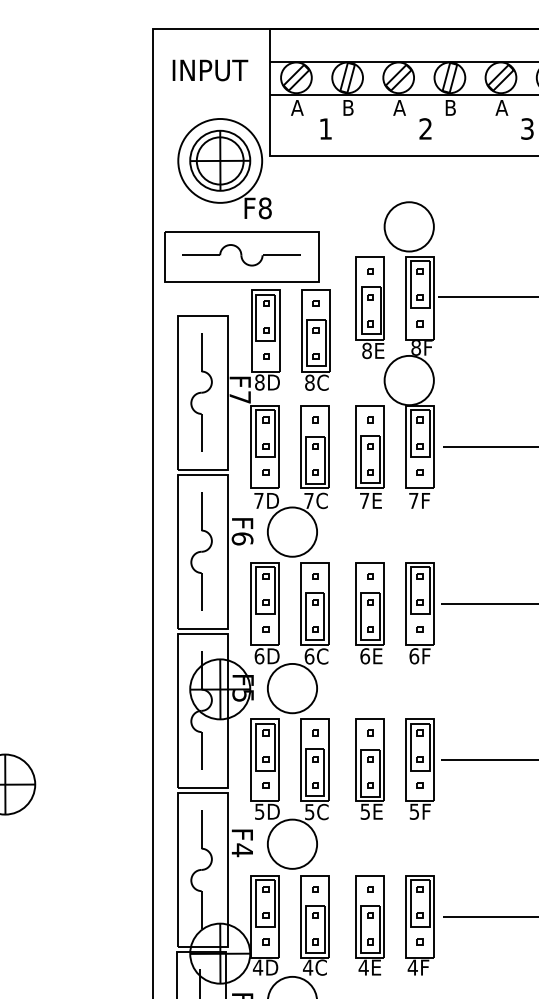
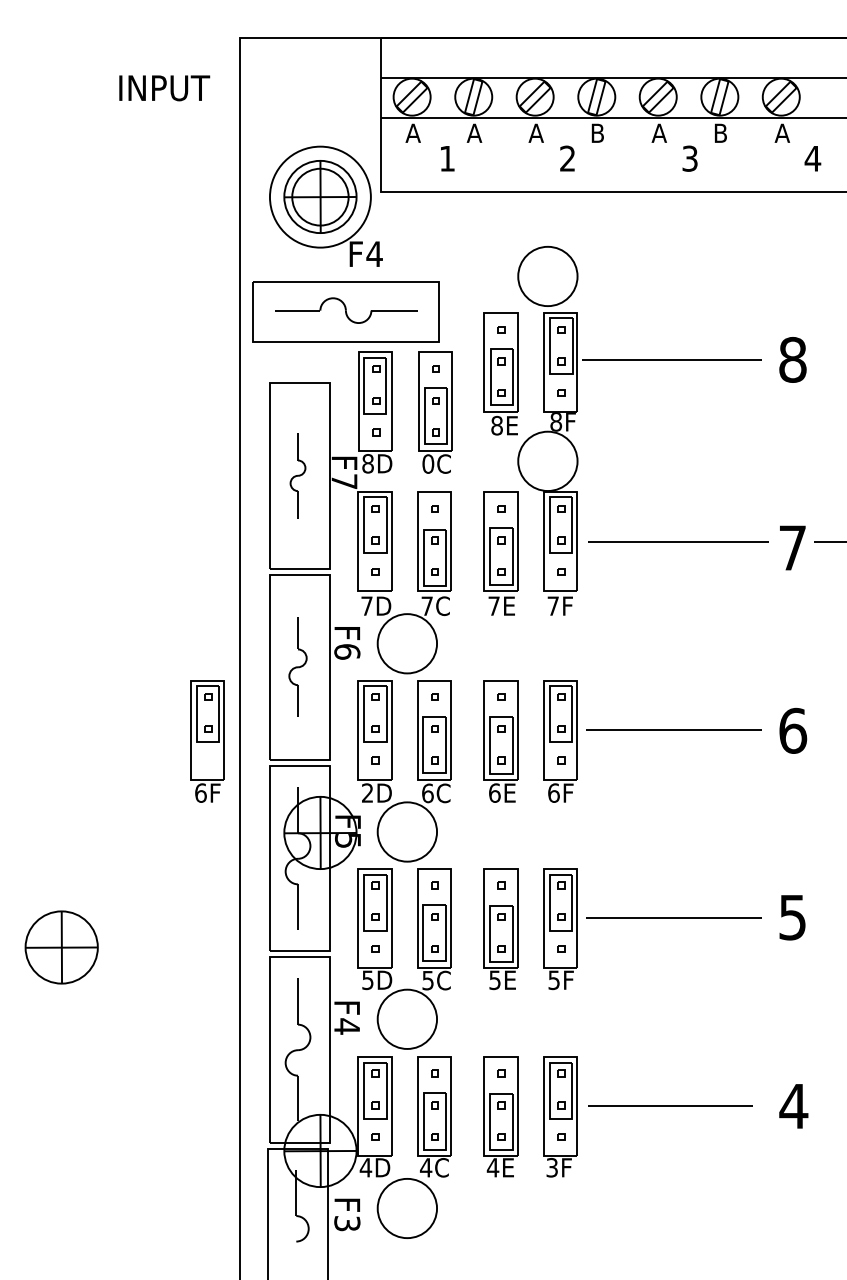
text: (210, 70) -> (164, 88), moved
text: (348, 107) -> (474, 132), B -> A
text: (265, 208) -> (374, 254), F8 -> F4
text: (310, 382) -> (428, 463), 8C -> 0C
part: (201, 392) -> (297, 475), size x0.6
part: (201, 551) -> (297, 666), size x0.7
part: (126, 613) -> (207, 741), added
text: (259, 655) -> (367, 792), 6D -> 2D
text: (413, 967) -> (552, 1167), 4F -> 3F

